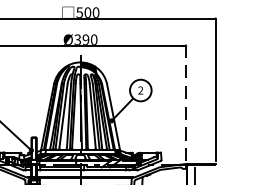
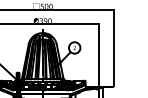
line: (185, 102) -> (98, 54), dashed -> solid

